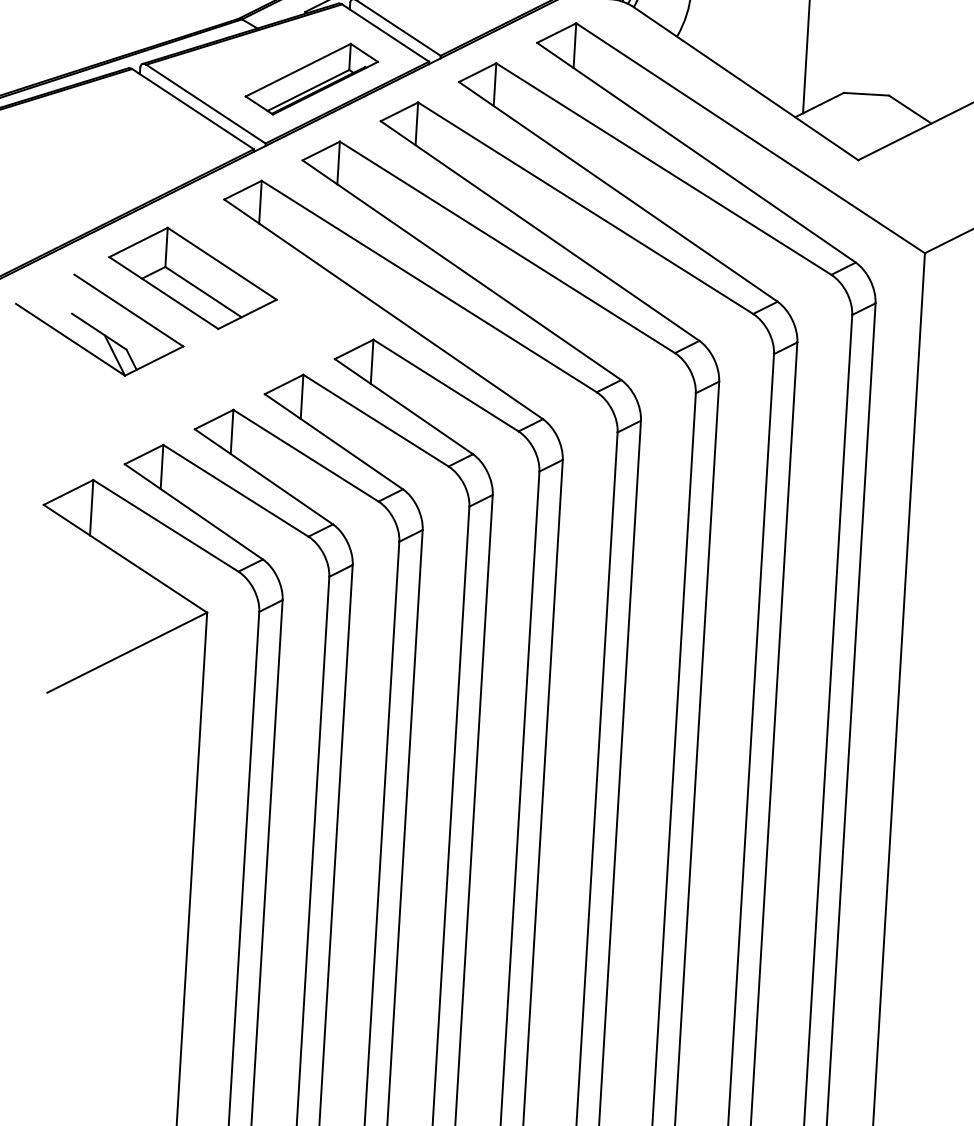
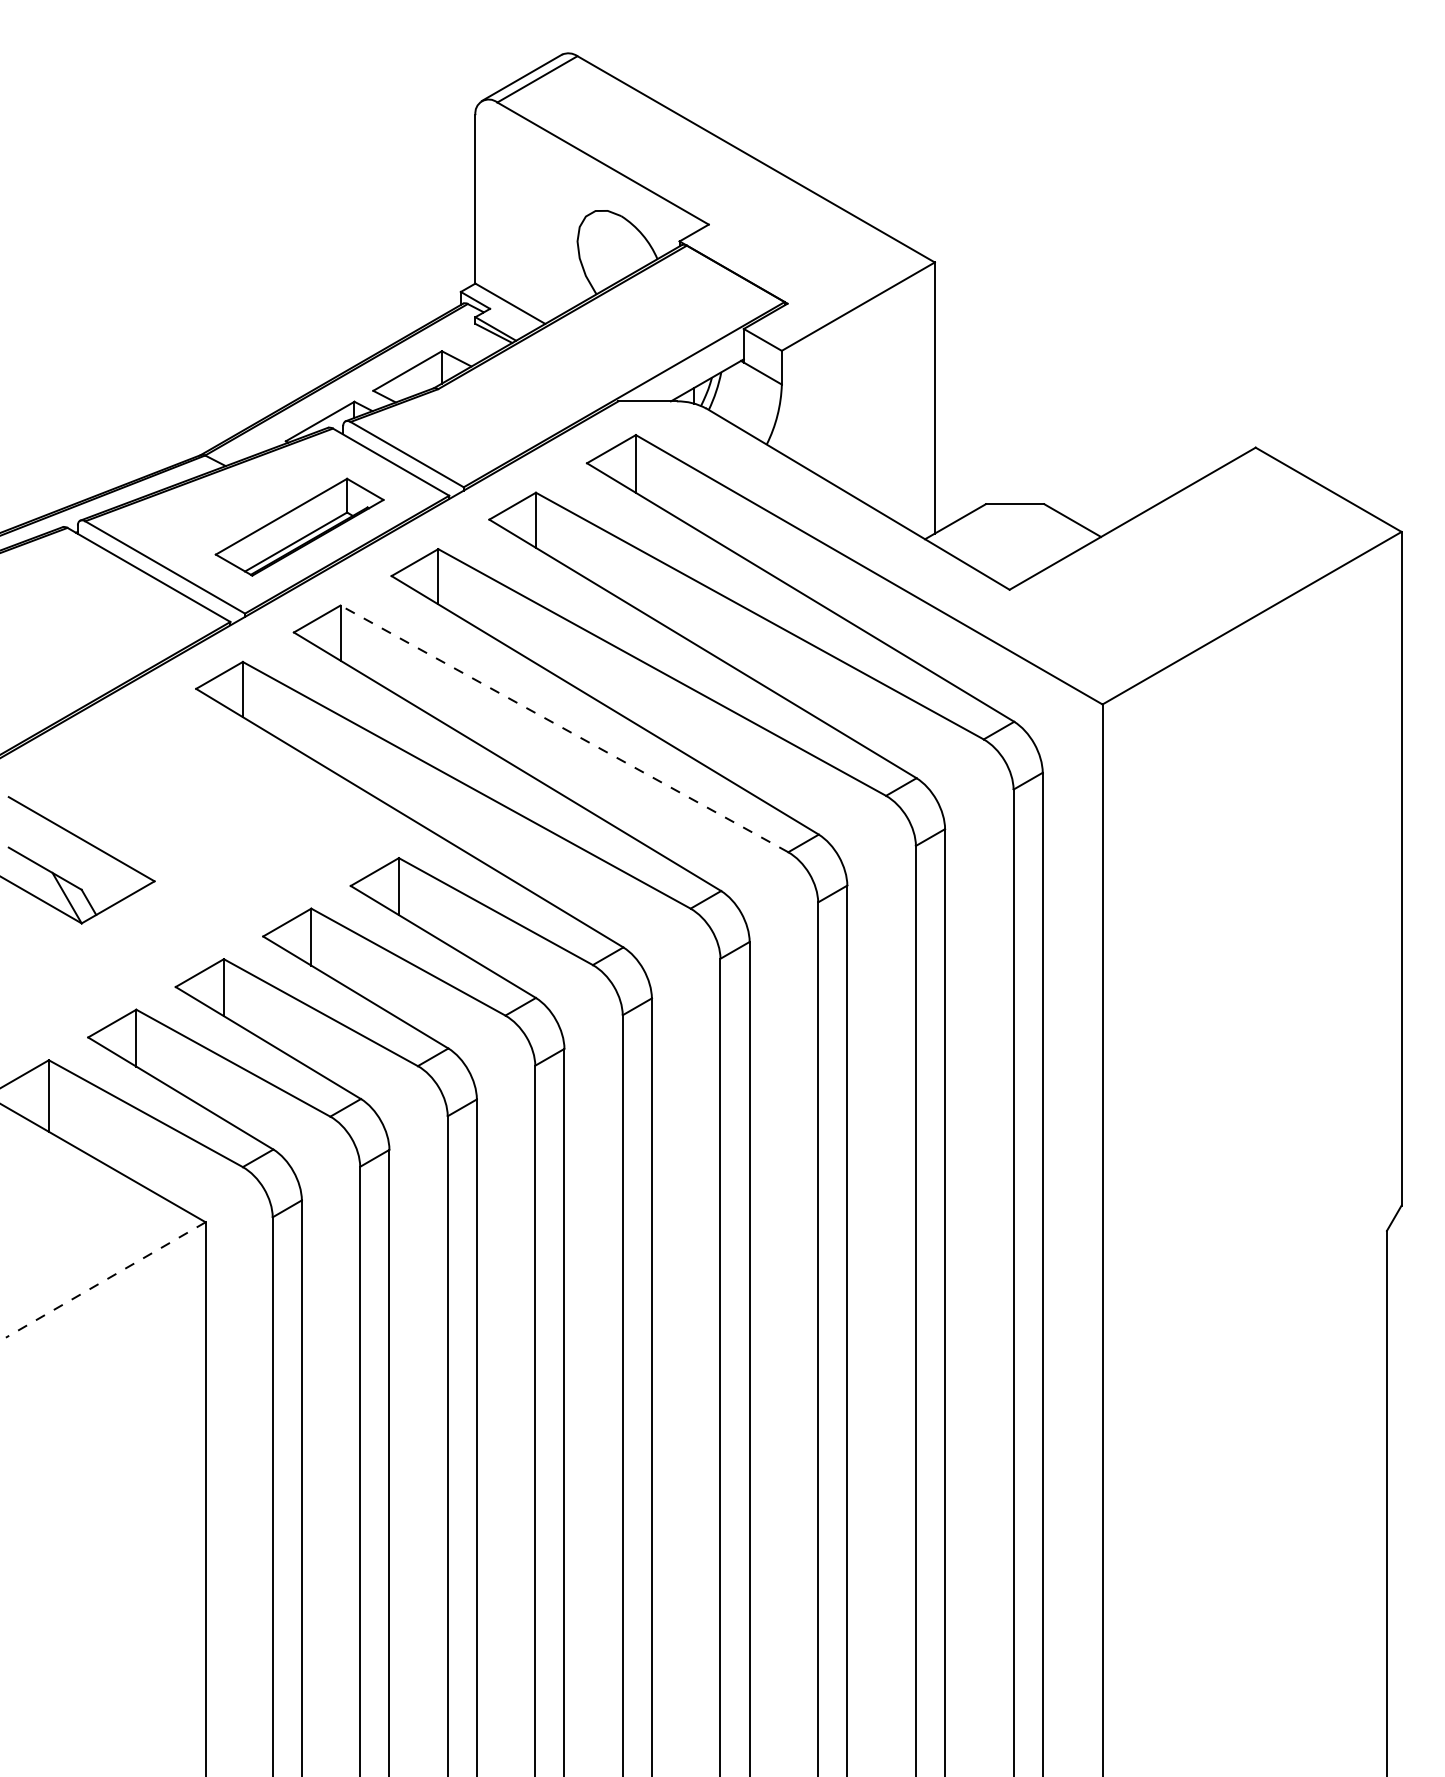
line: (507, 247) -> (564, 728), solid -> dashed
part: (192, 278) -> (161, 792), removed
line: (127, 653) -> (105, 1280), solid -> dashed

